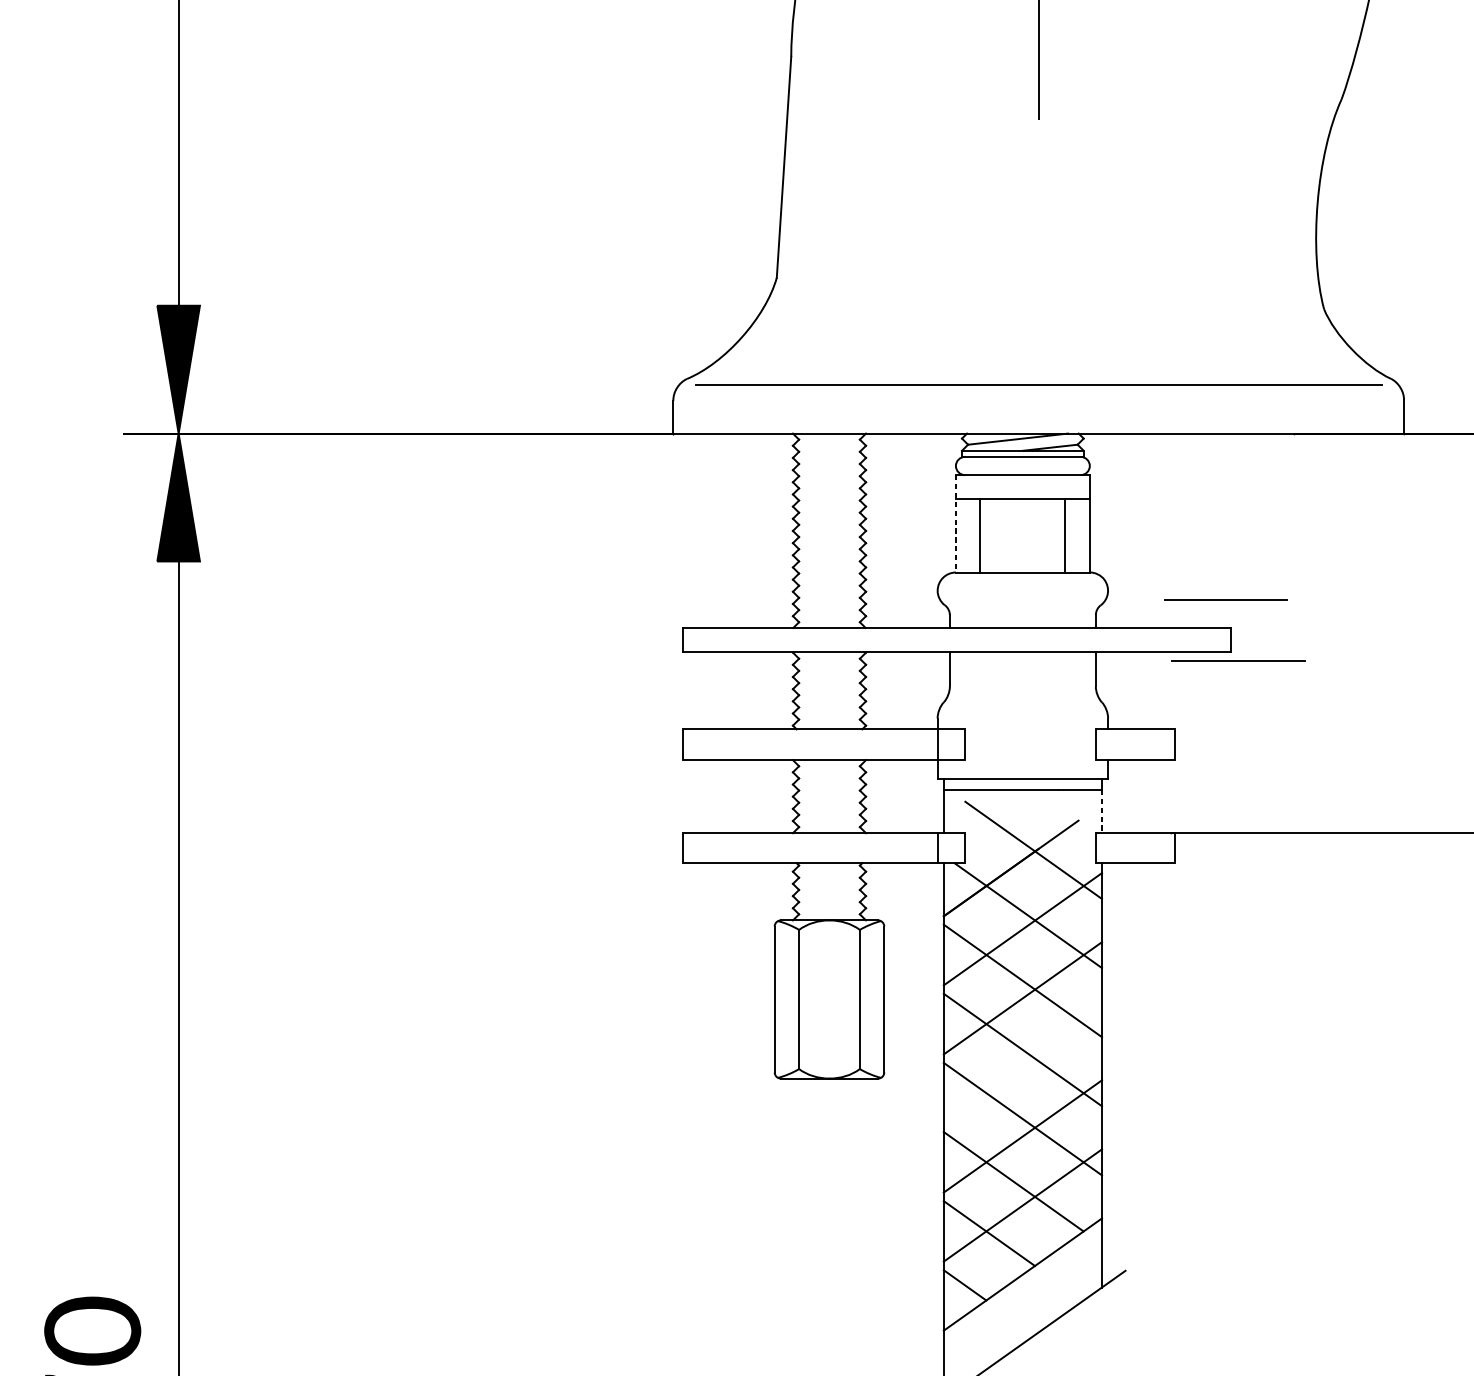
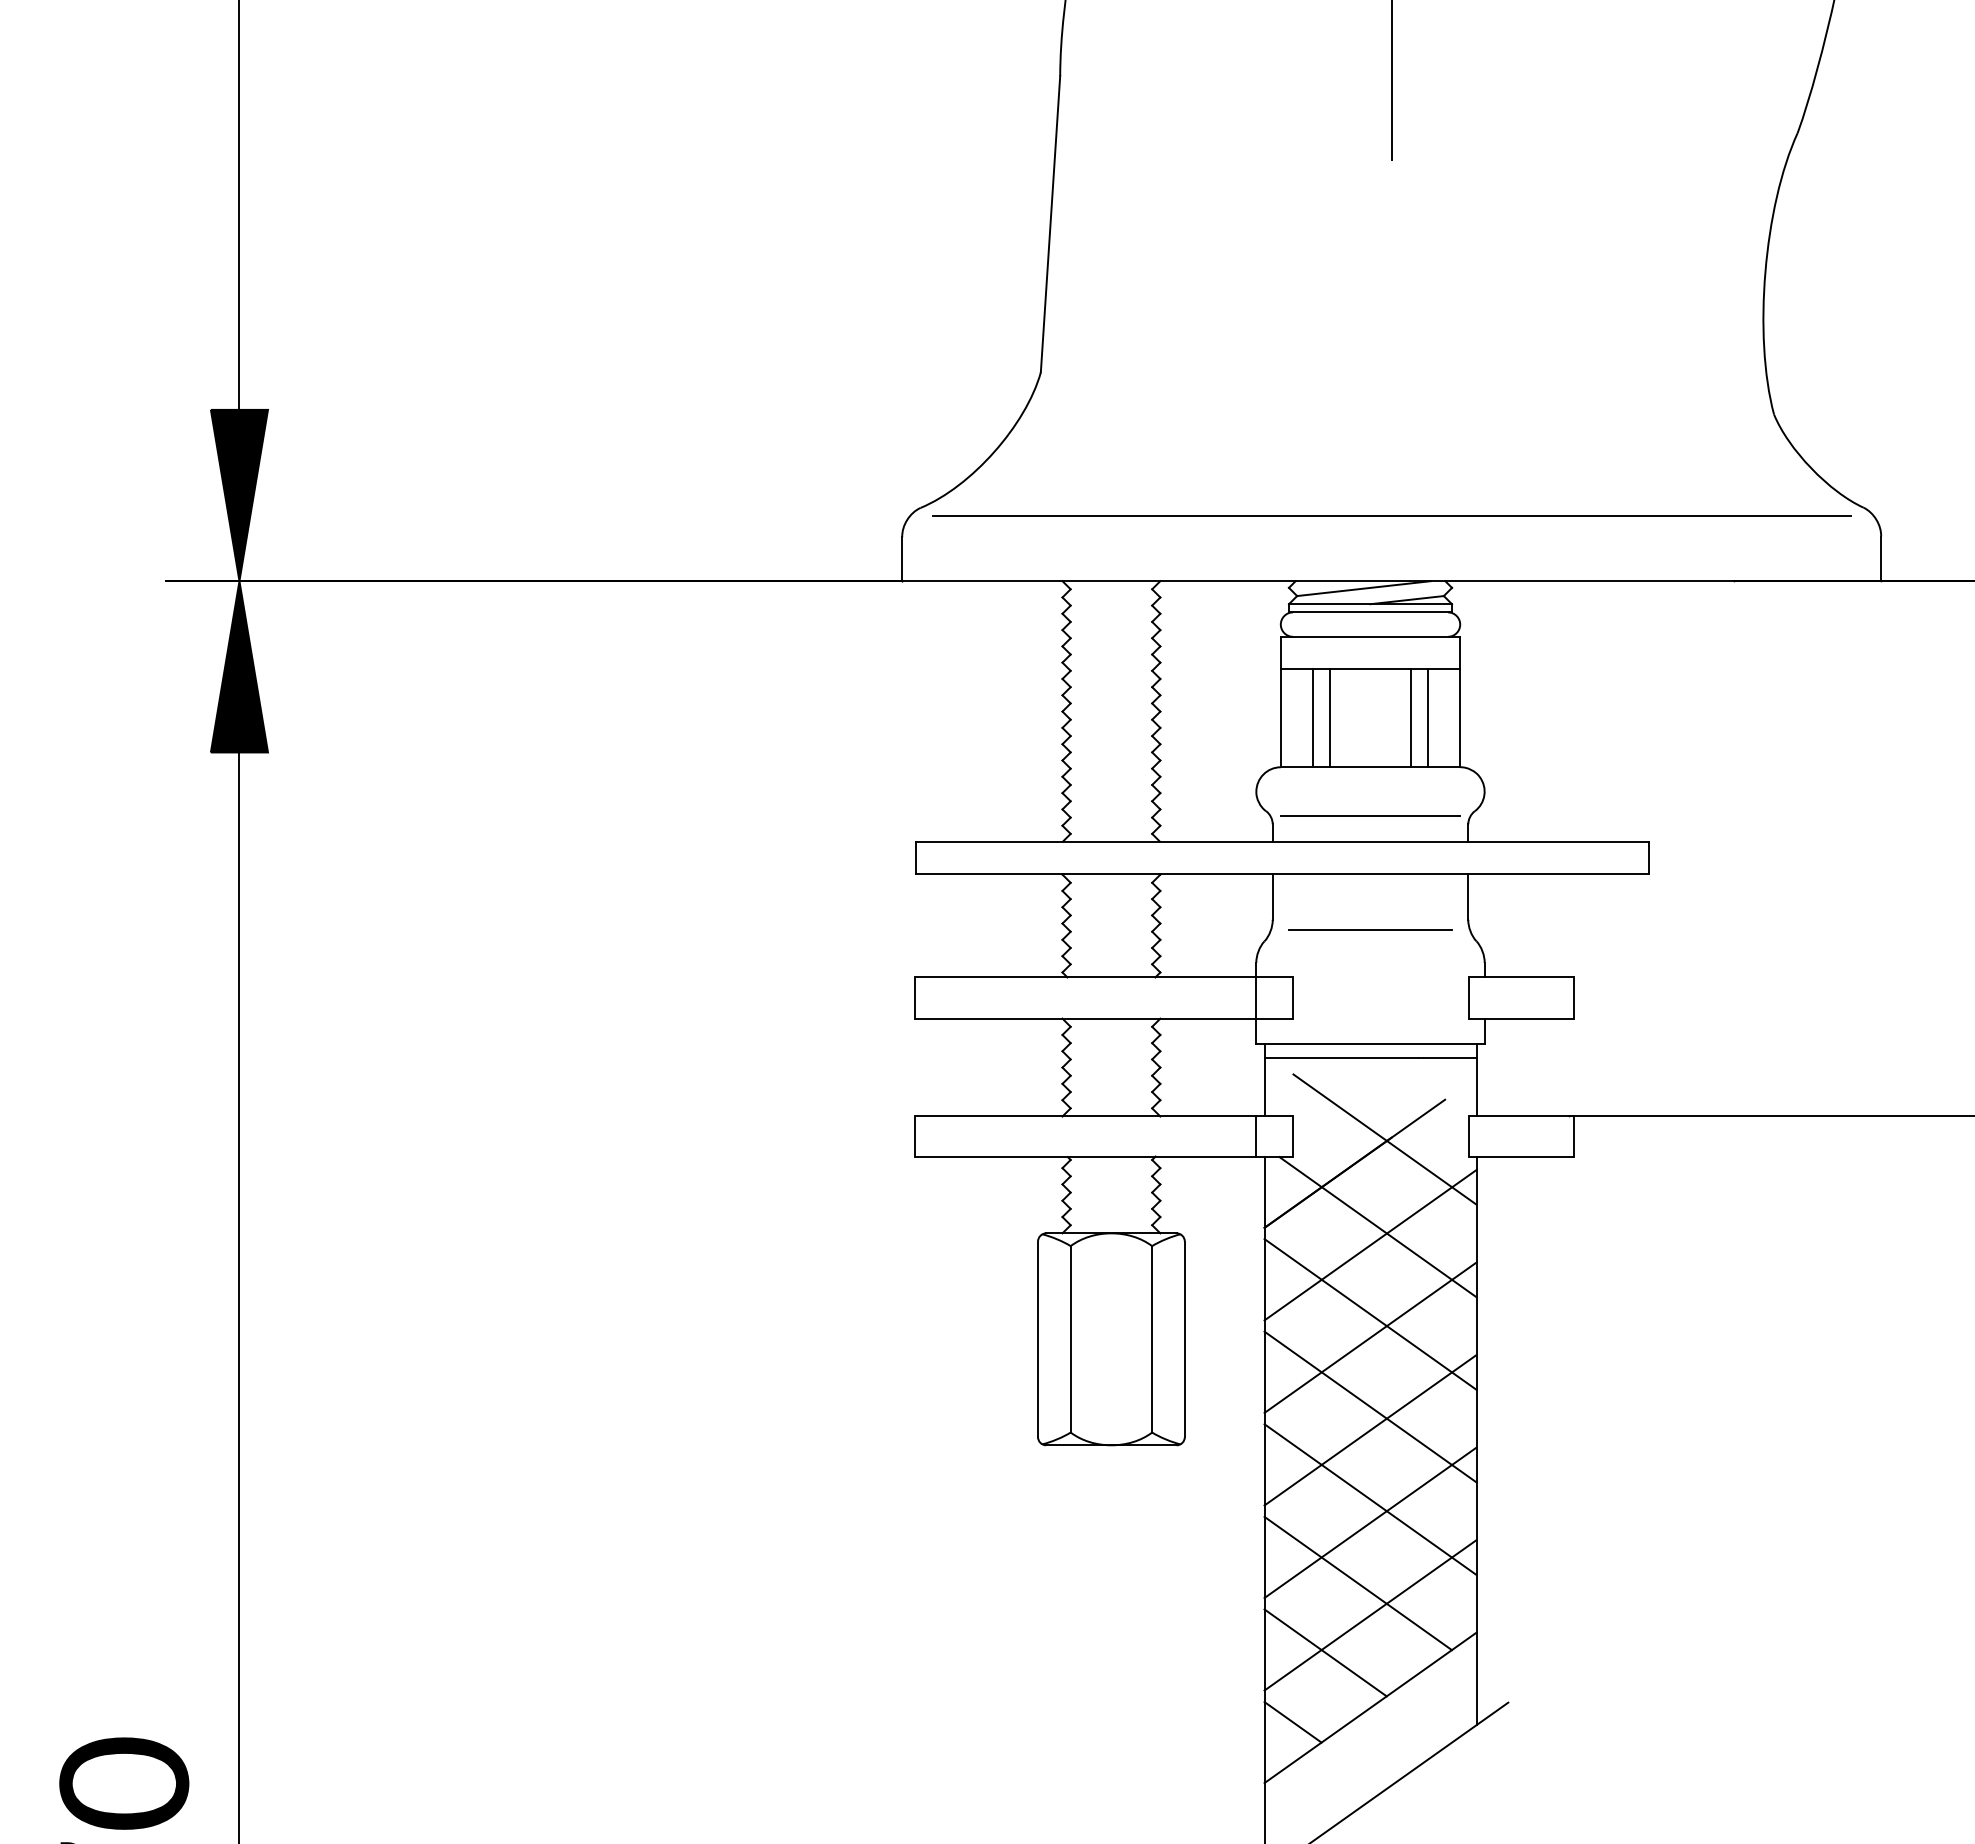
line: (955, 524) -> (1280, 702), dashed -> solid
line: (992, 536) -> (1329, 718), added
line: (1053, 536) -> (1411, 718), added
line: (1225, 599) -> (1370, 929), moved
line: (1238, 660) -> (1370, 815), moved
line: (1101, 811) -> (1476, 1087), dashed -> solid
line: (1022, 1067) -> (1370, 1430), added

